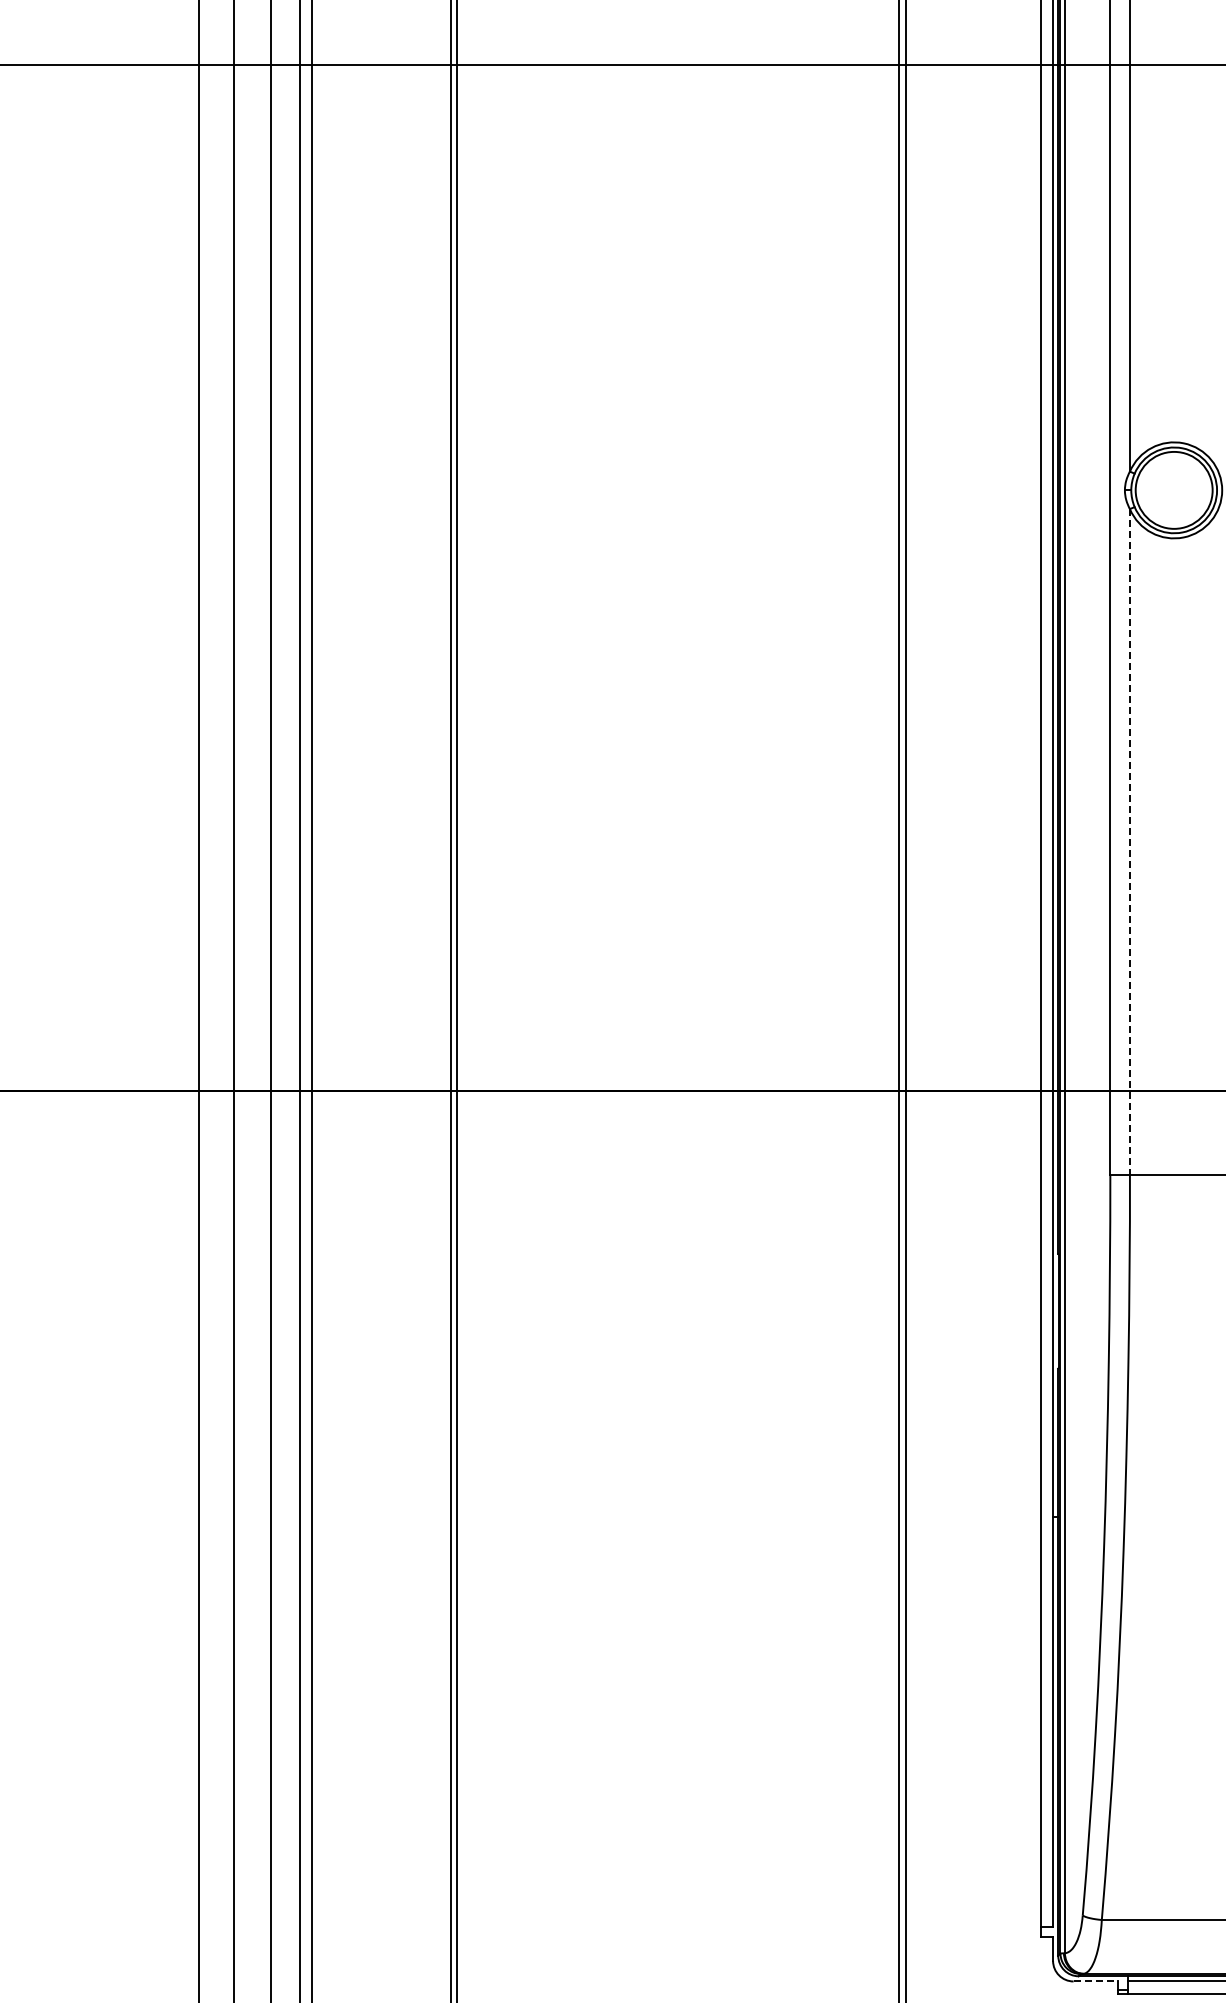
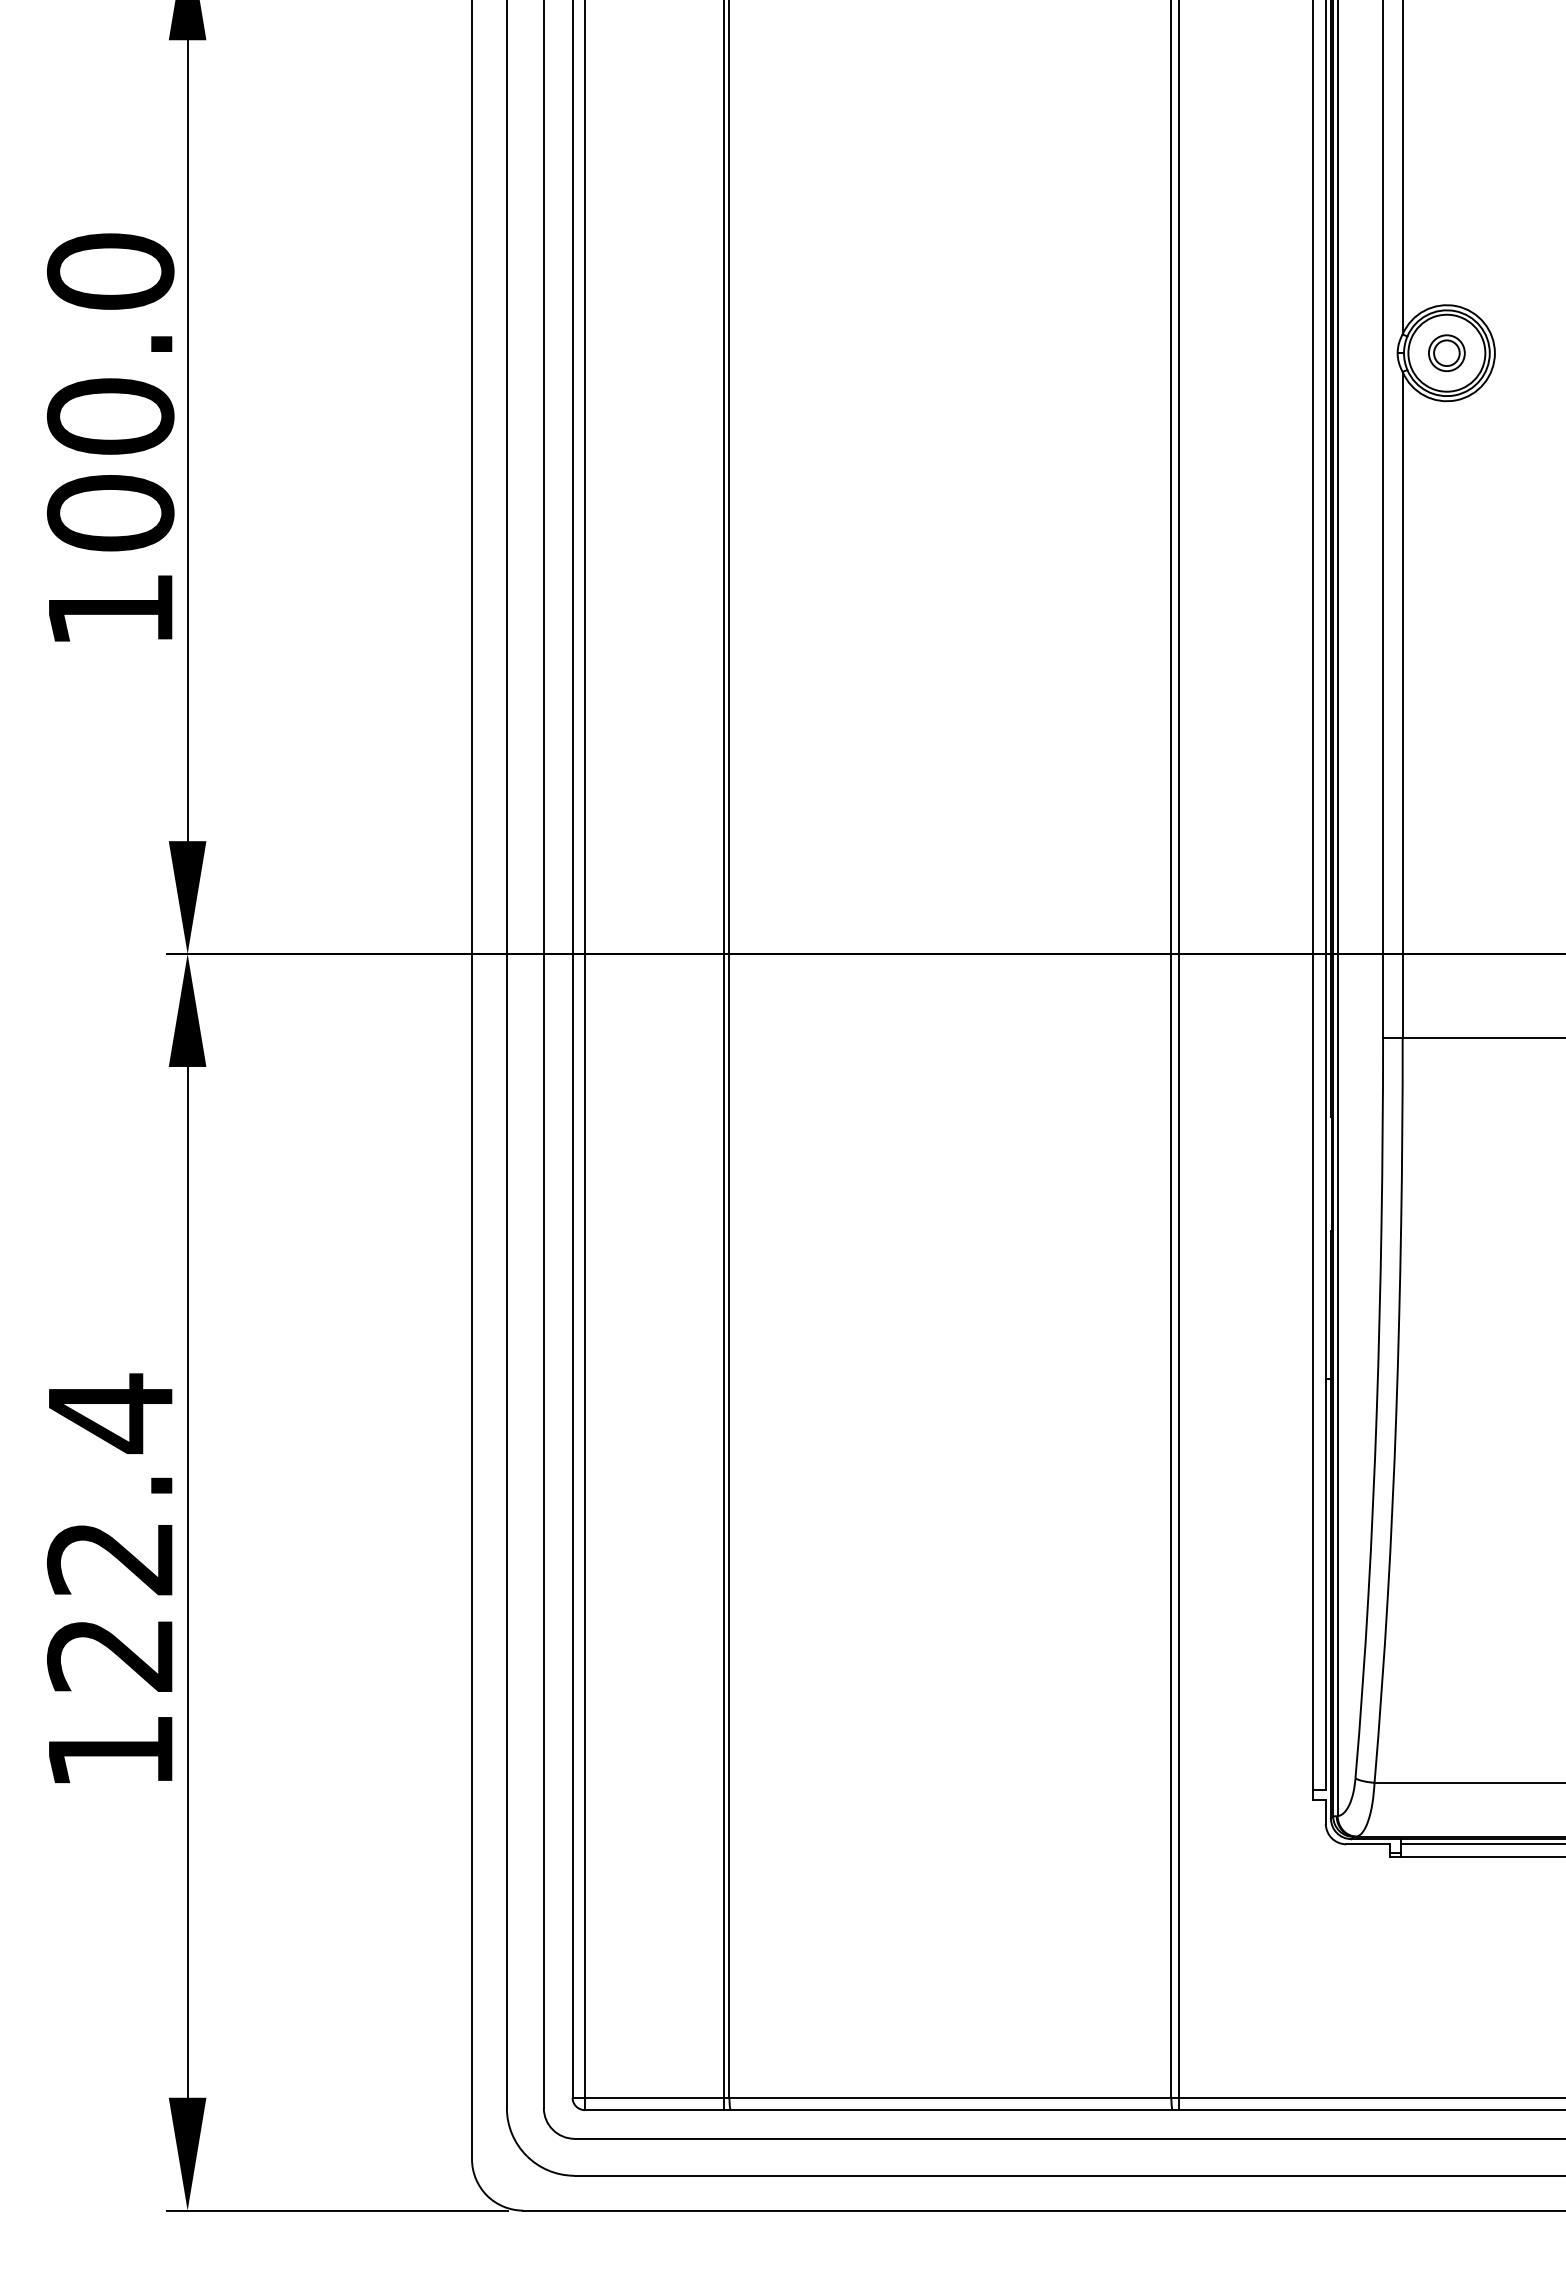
part: (1173, 490) -> (1446, 353), added
line: (1129, 841) -> (1402, 704), dashed -> solid
line: (1095, 1981) -> (1368, 1844), dashed -> solid

